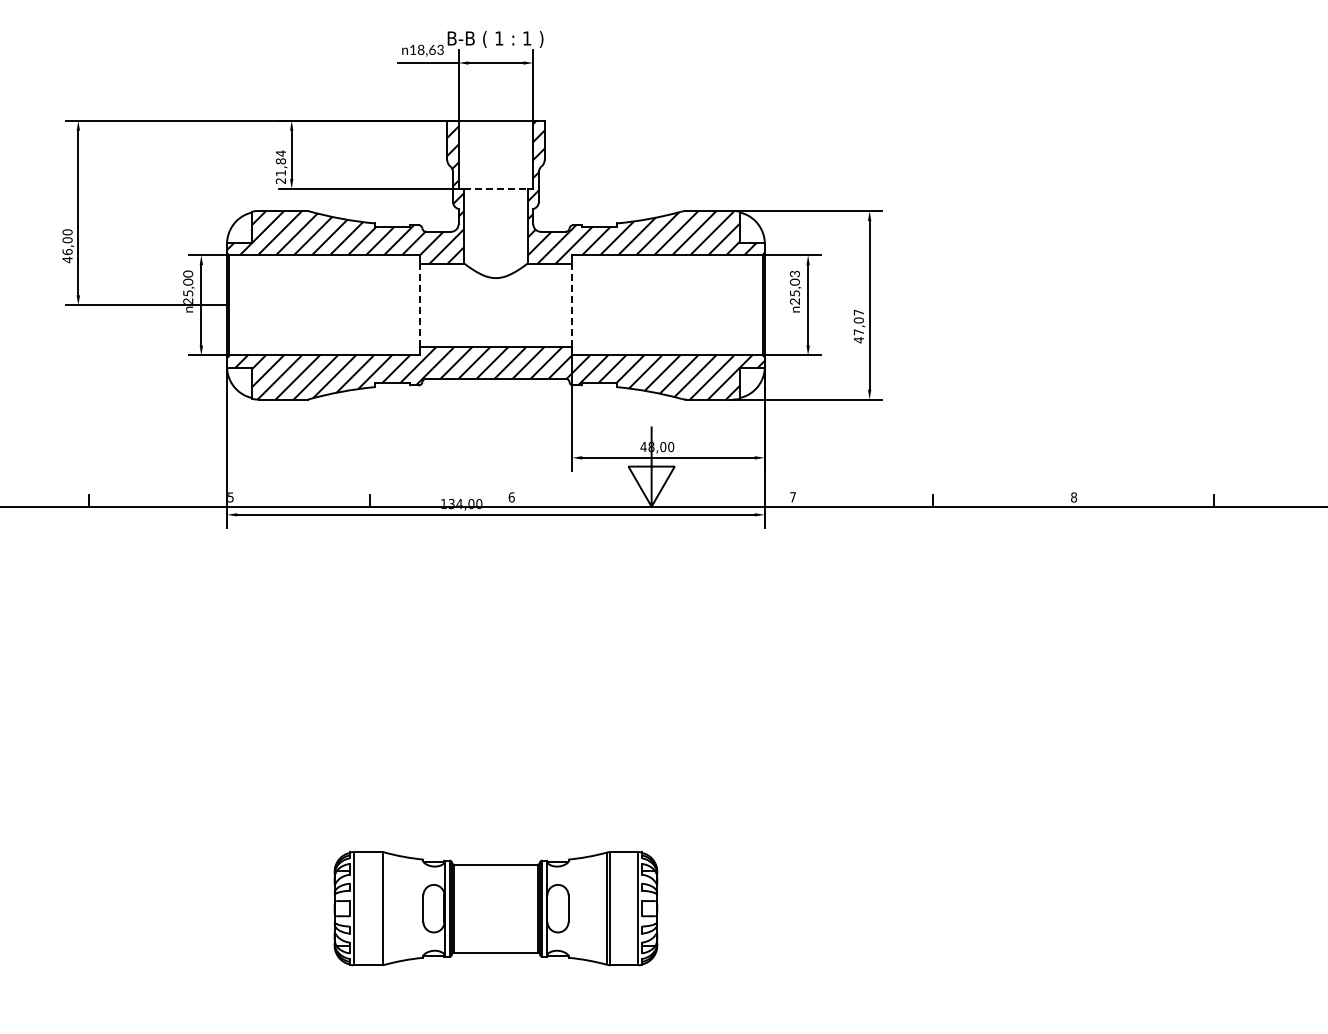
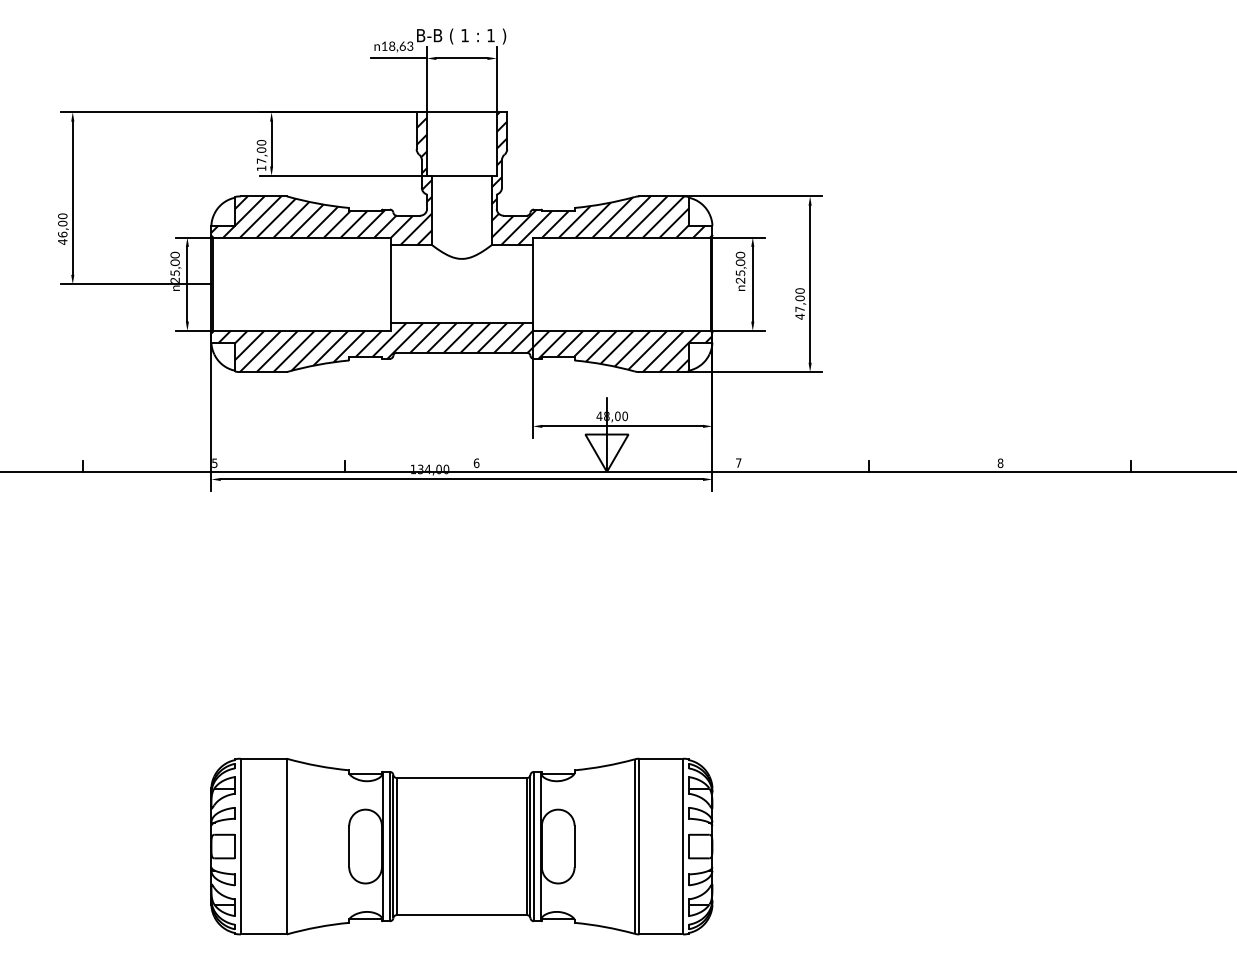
text: (280, 166) -> (261, 154), 21,84 -> 17,00
line: (495, 188) -> (461, 175), dashed -> solid
text: (794, 273) -> (740, 254), 25,03 -> 25,00
line: (419, 305) -> (390, 284), dashed -> solid
line: (572, 305) -> (533, 284), dashed -> solid
text: (858, 312) -> (799, 290), 47,07 -> 47,00
part: (495, 908) -> (461, 846), size x1.67

